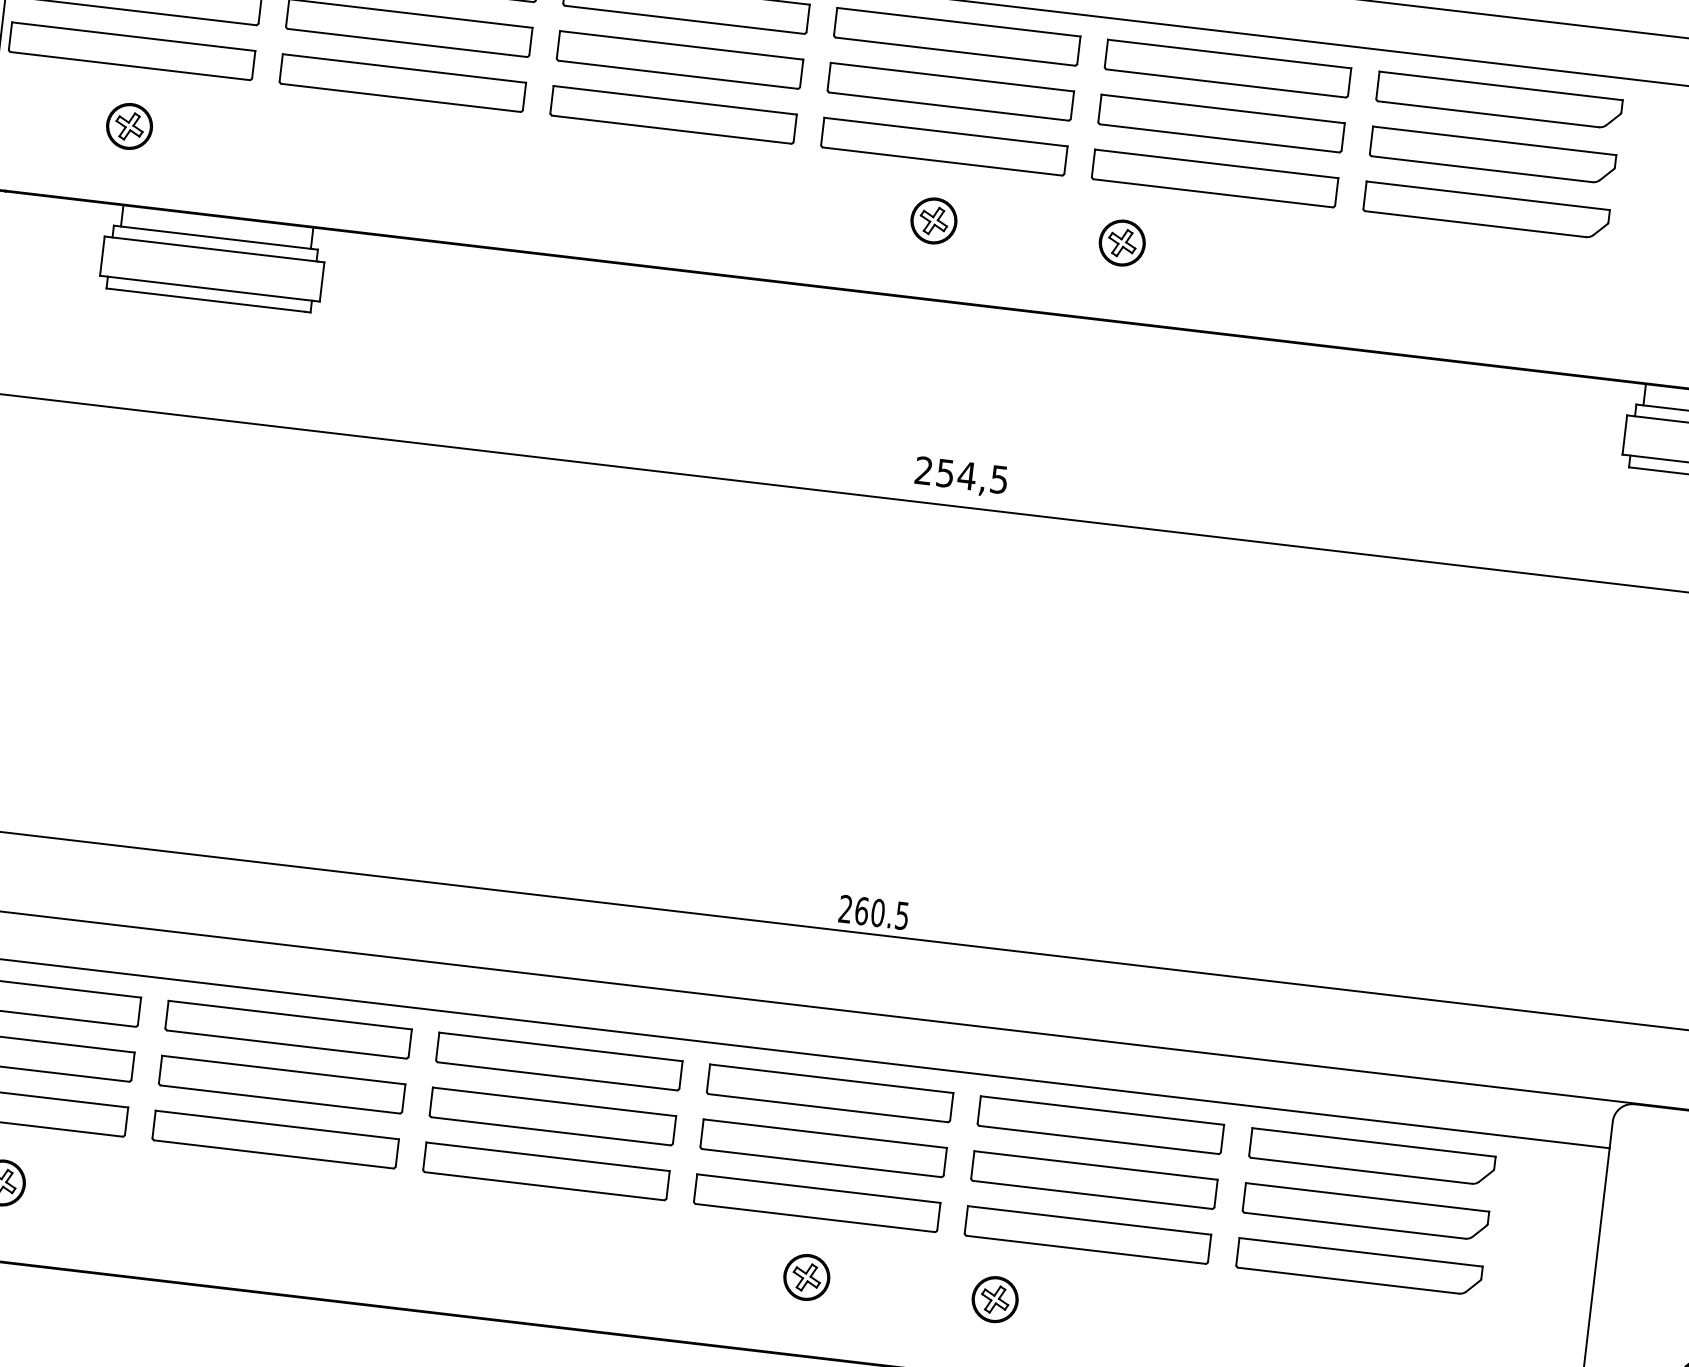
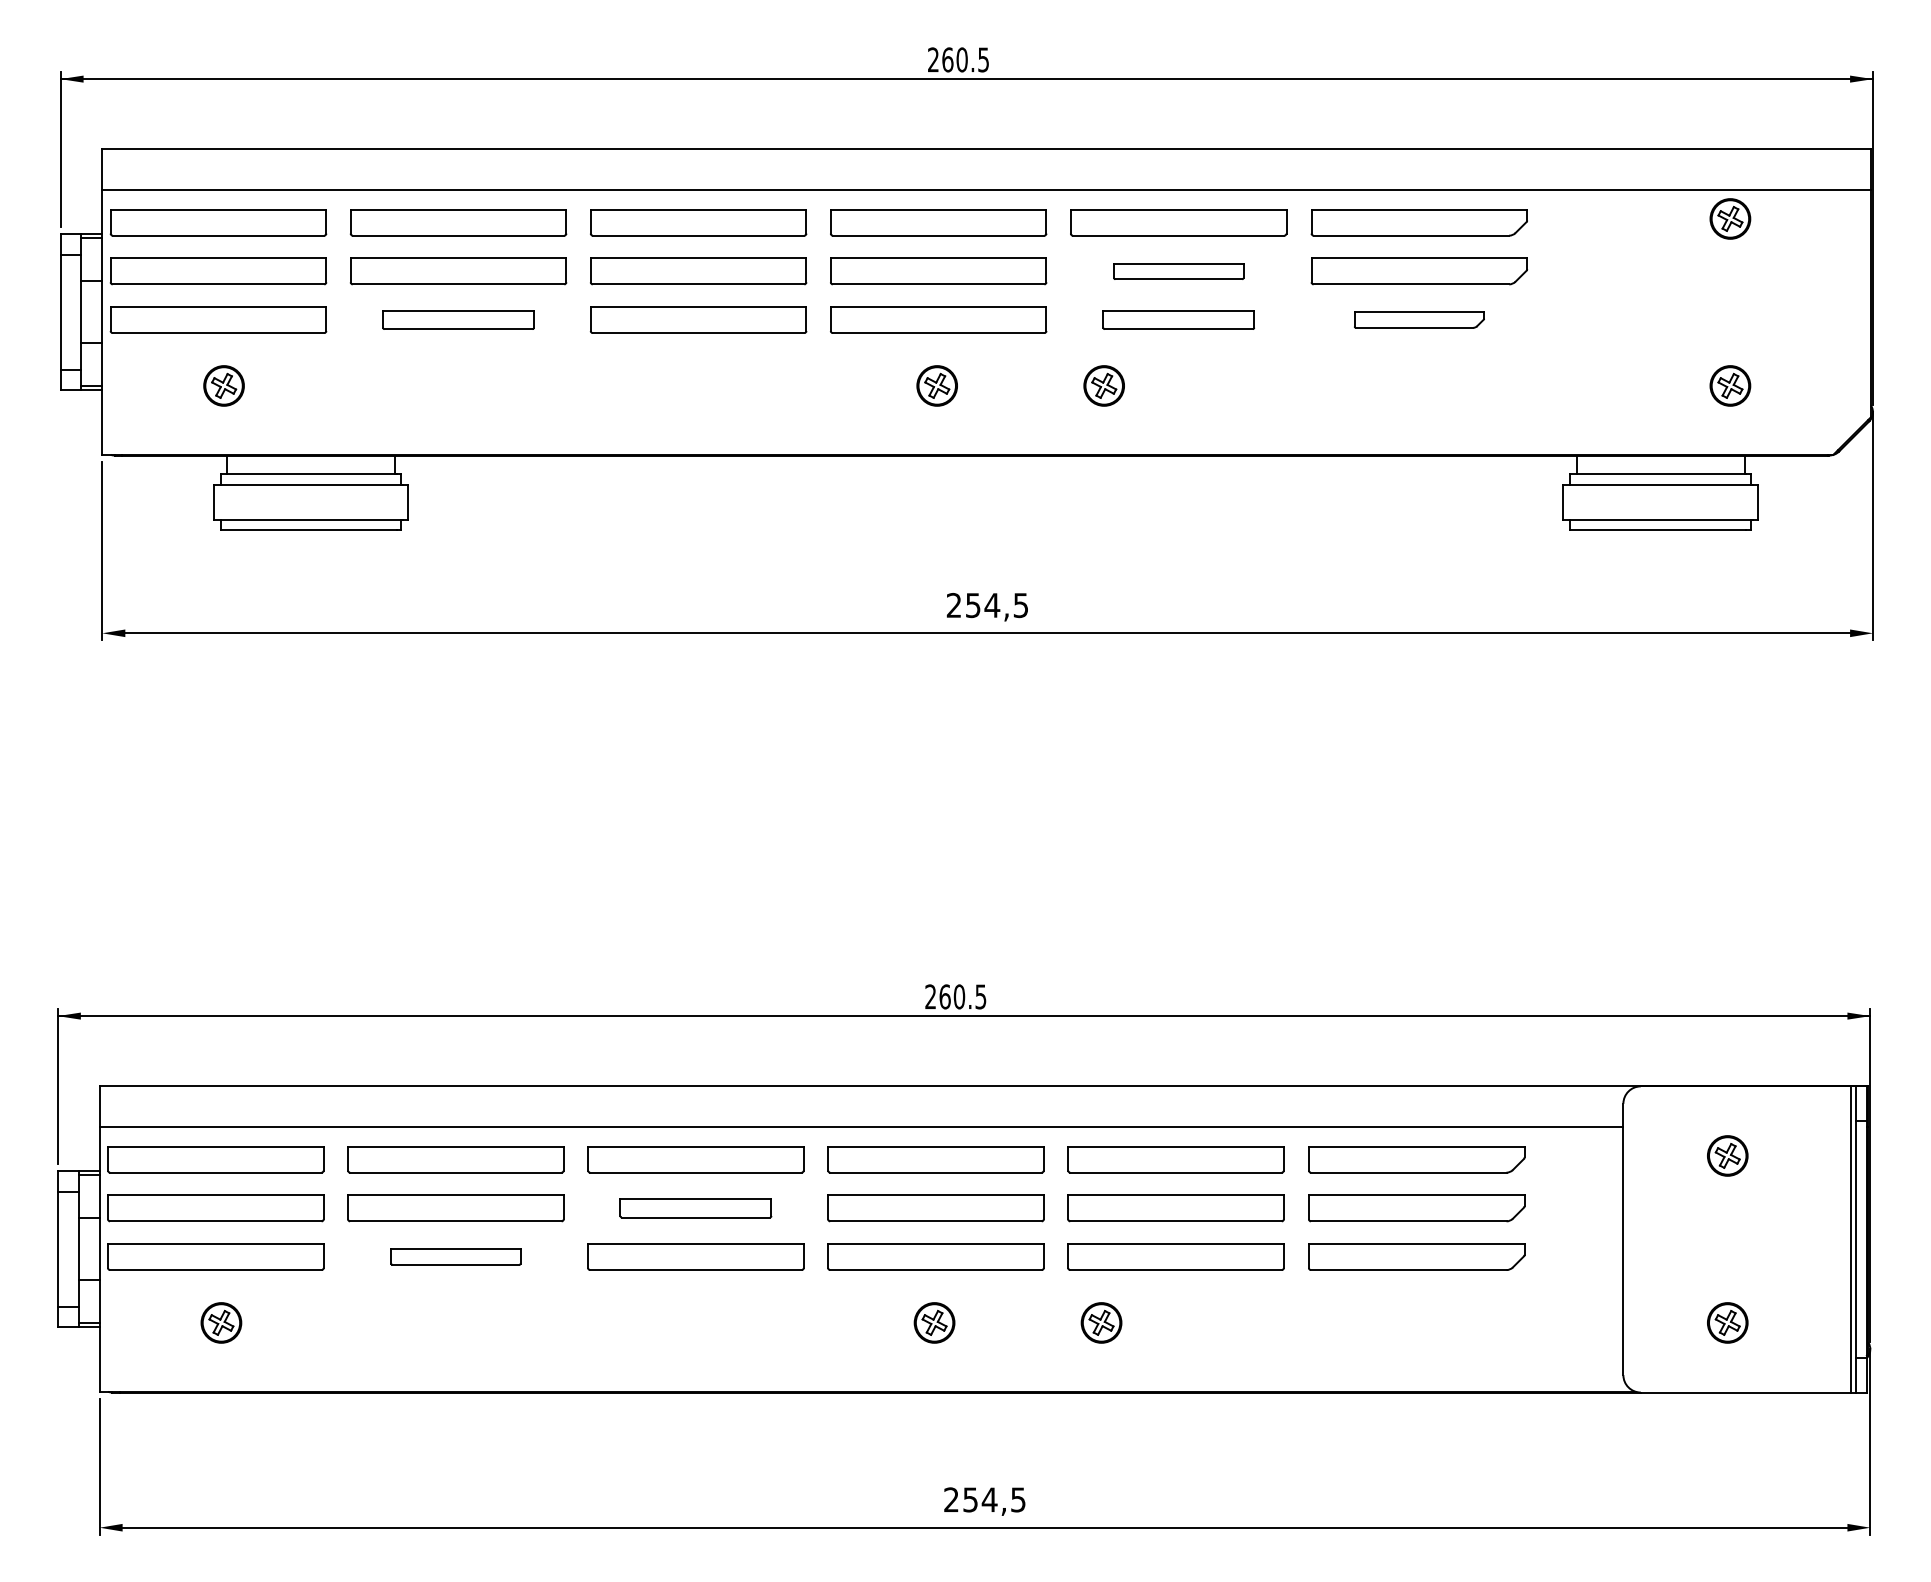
part: (402, 82) -> (458, 319), size x0.7
part: (1221, 123) -> (1178, 271), size x0.6
part: (1214, 177) -> (1178, 319), size x0.7
part: (1486, 209) -> (1419, 319), size x0.6
part: (552, 1116) -> (695, 1208), size x0.7
part: (275, 1139) -> (455, 1256), size x0.6

